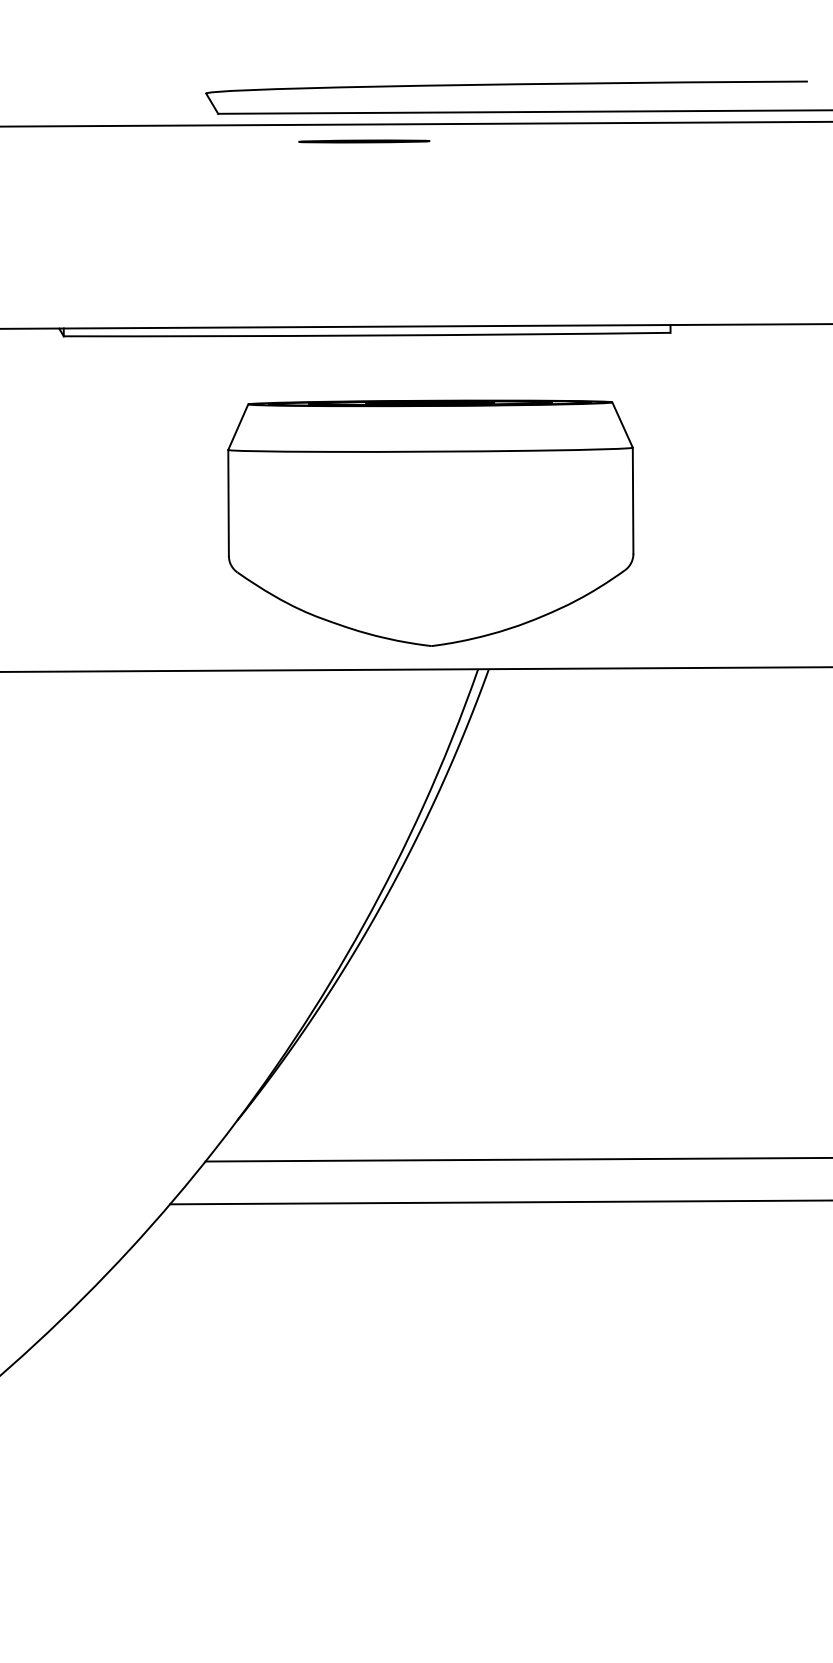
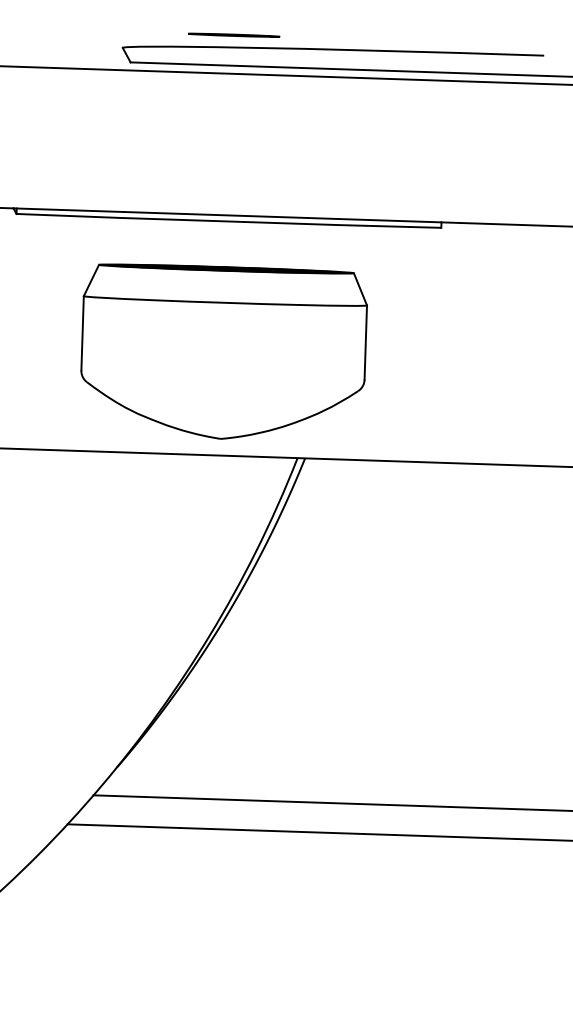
line: (364, 141) -> (234, 35), moved
part: (430, 522) -> (223, 352), moved

